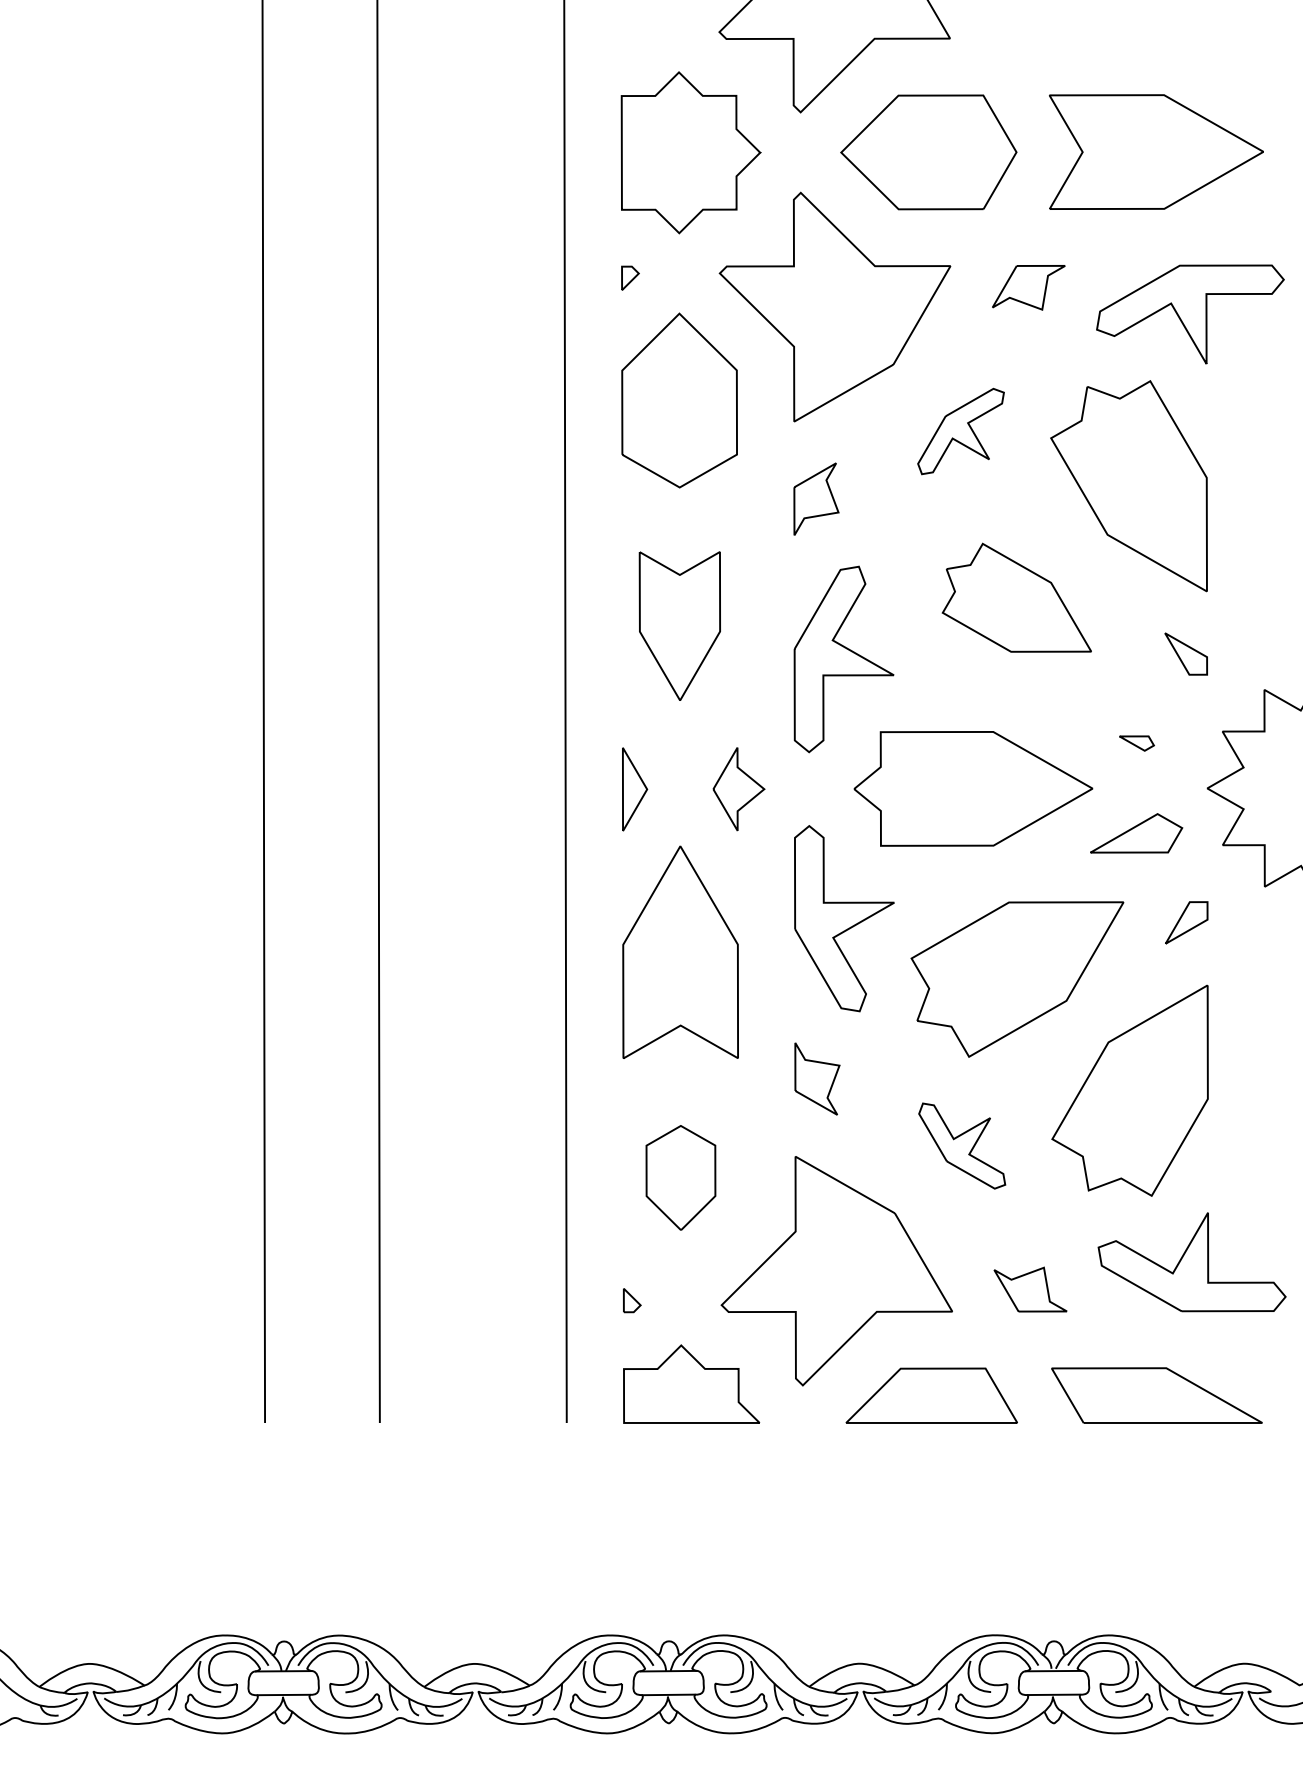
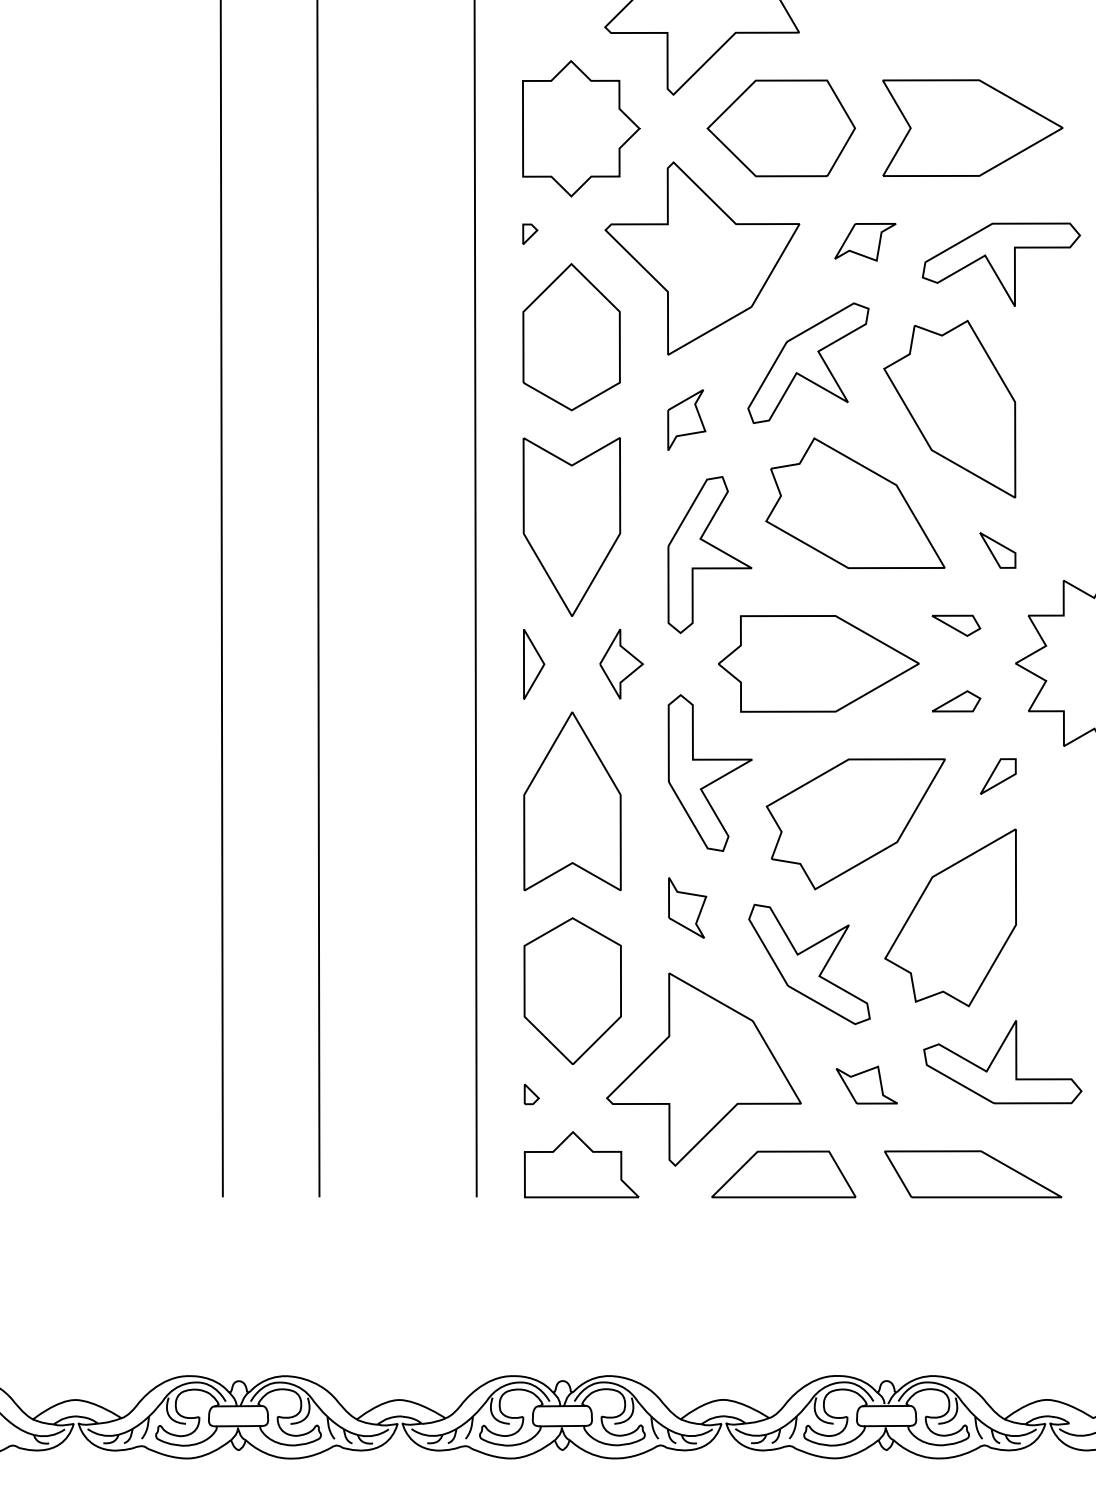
part: (960, 431) -> (807, 363), size x1.67
part: (1016, 597) -> (855, 502), size x1.43
part: (679, 625) -> (571, 526), size x1.43
part: (1136, 743) -> (956, 625), size x1.67
part: (1137, 833) -> (956, 701), size x0.62
part: (961, 1145) -> (808, 963), size x1.67
part: (680, 1177) -> (572, 990), size x1.67

